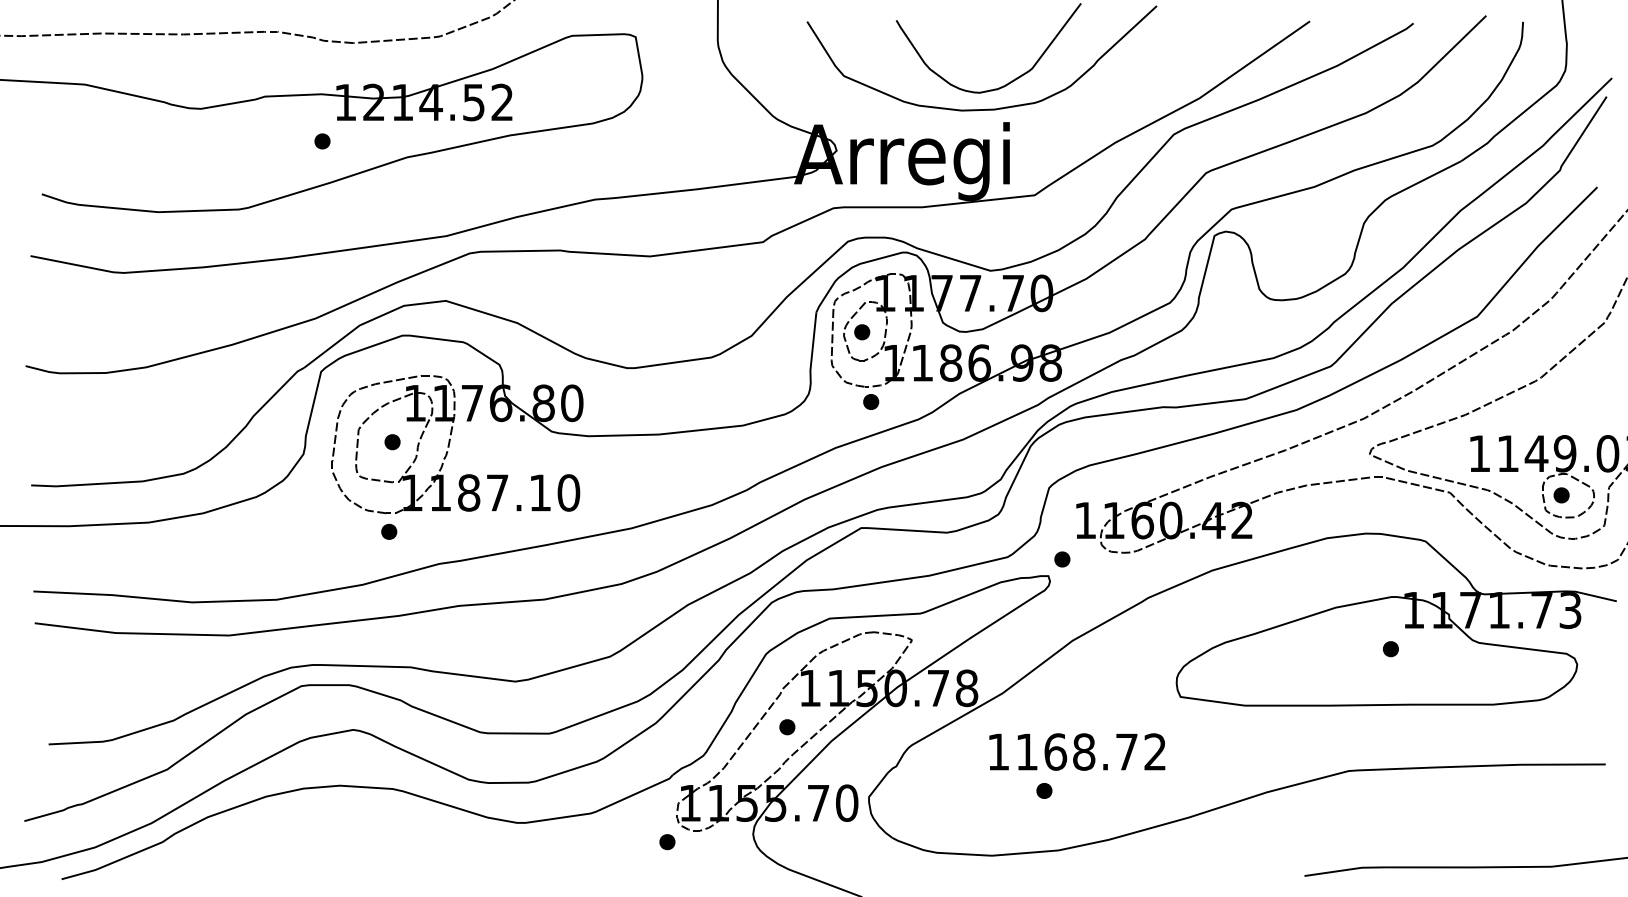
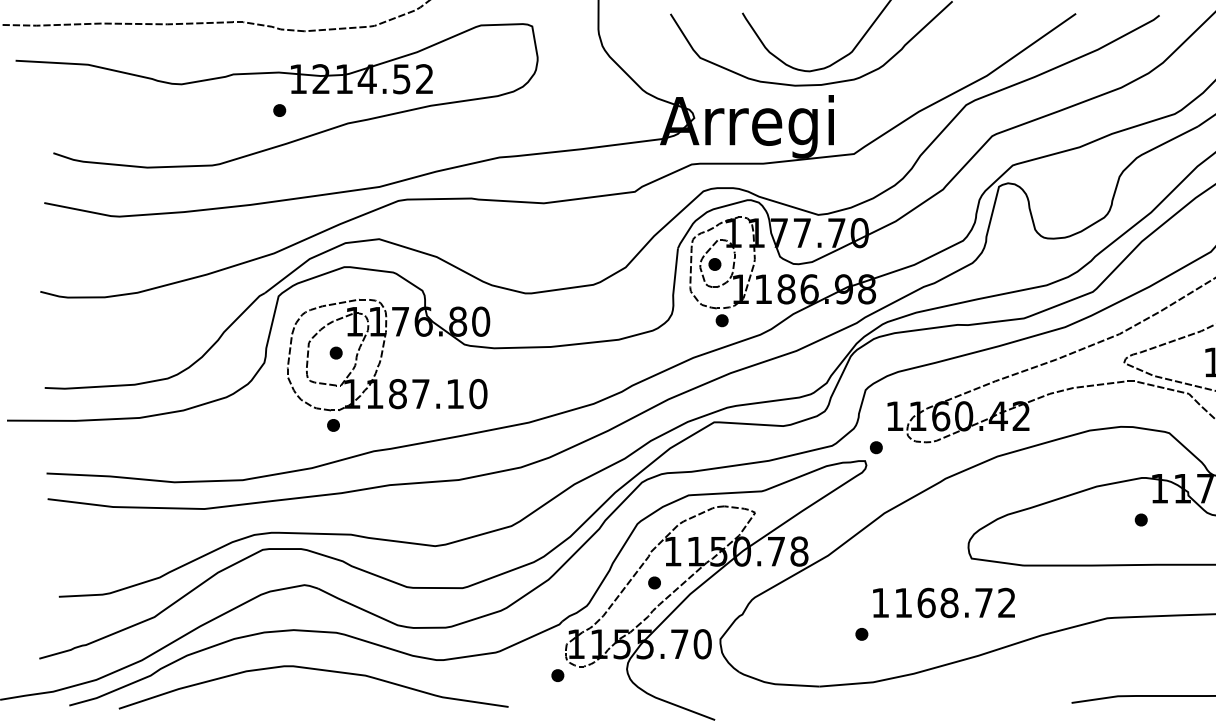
text: (1077, 751) -> (944, 602), moved
curve: (367, 835) -> (315, 670), added

